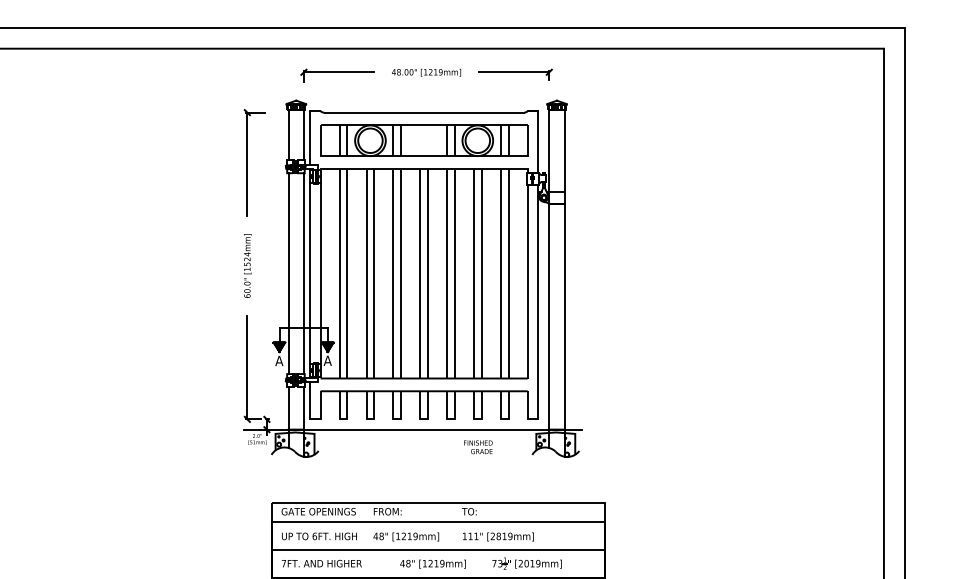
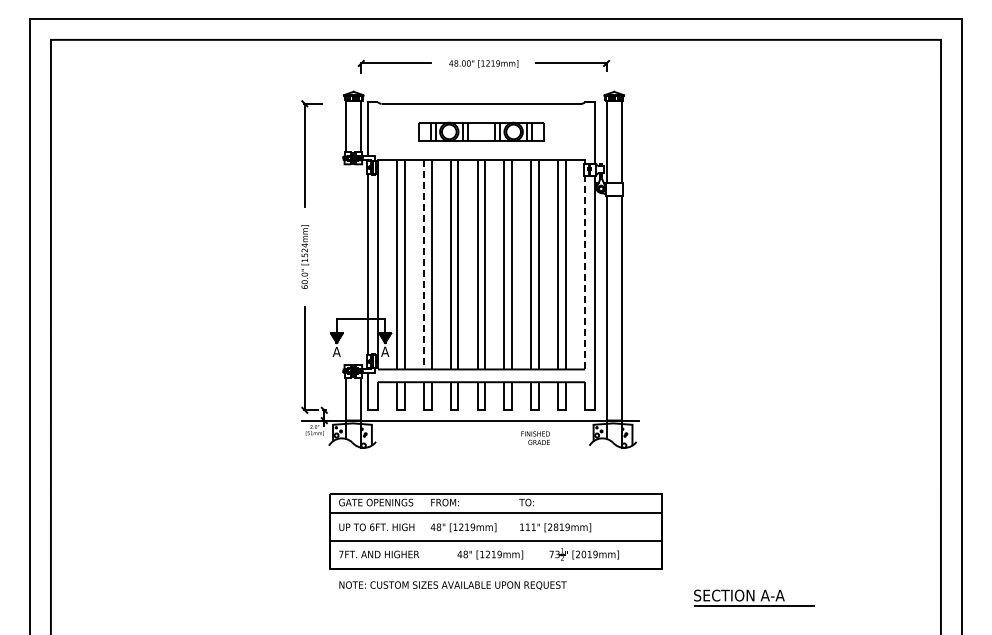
part: (424, 140) -> (481, 131), size x0.6
line: (289, 273) -> (346, 264), removed
line: (304, 273) -> (361, 264), removed
line: (366, 273) -> (423, 264), solid -> dashed
line: (527, 281) -> (584, 272), solid -> dashed

